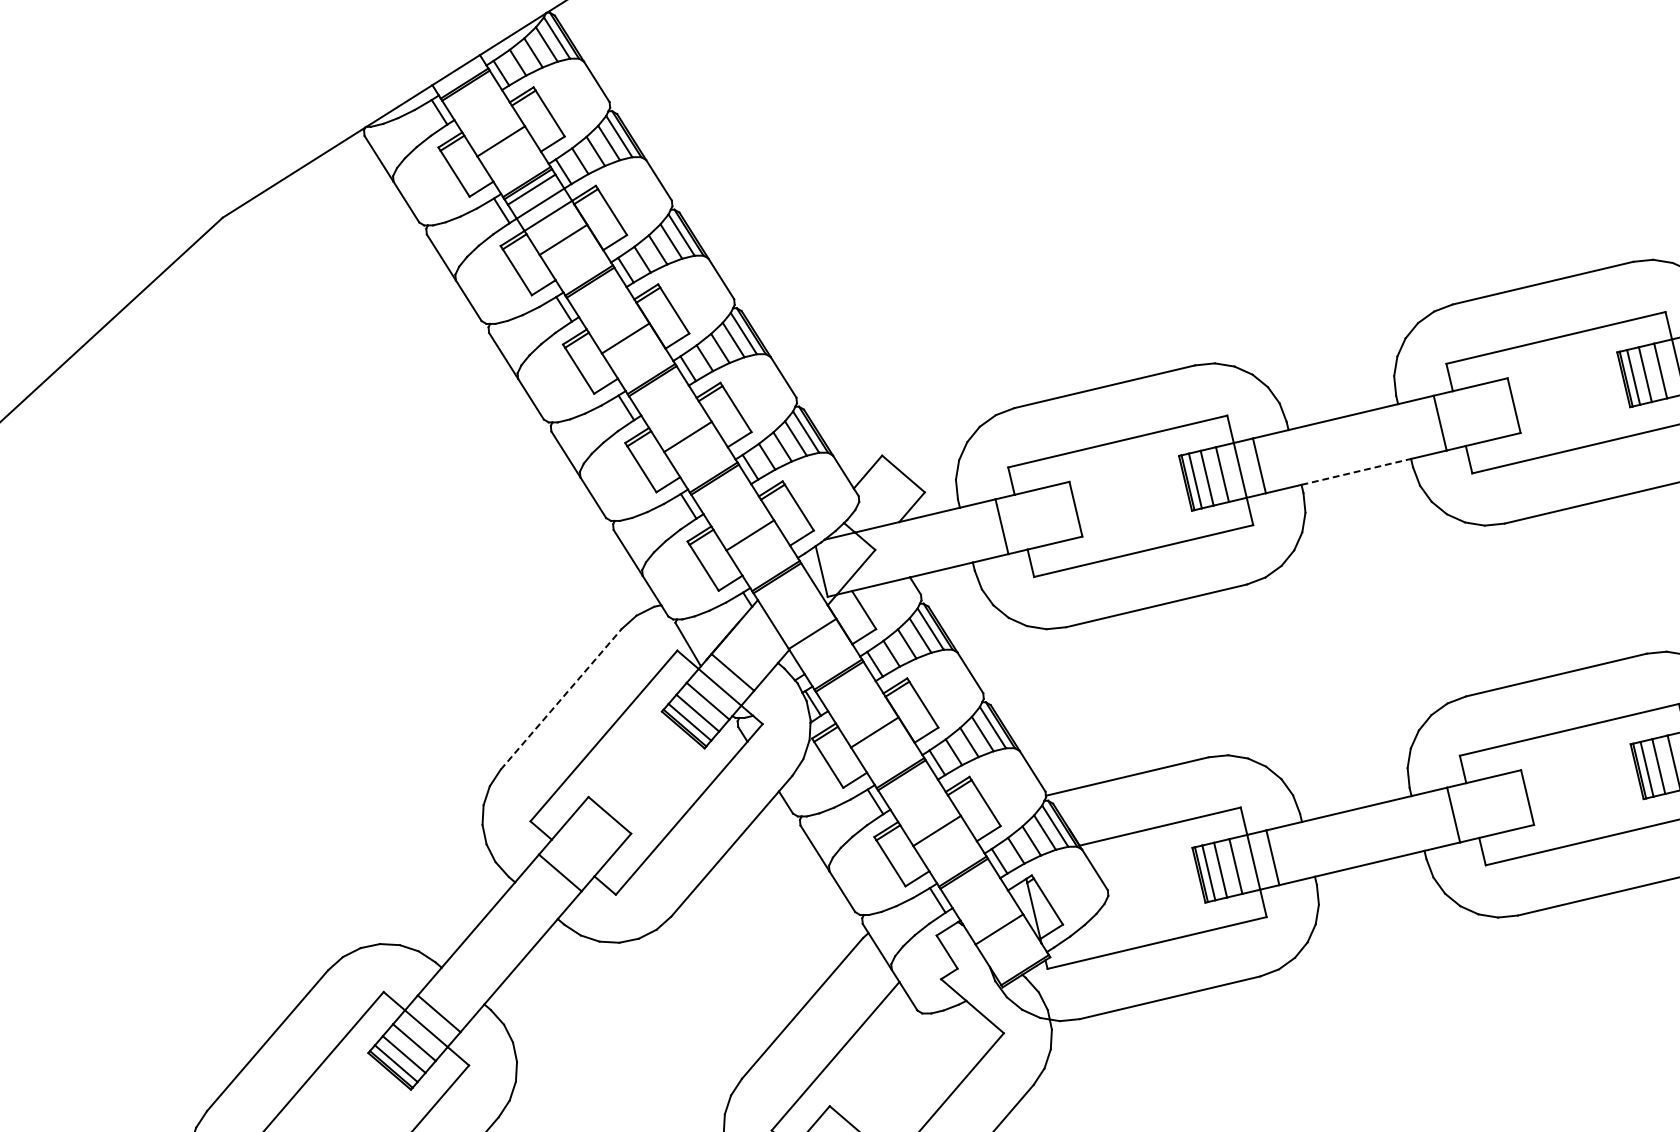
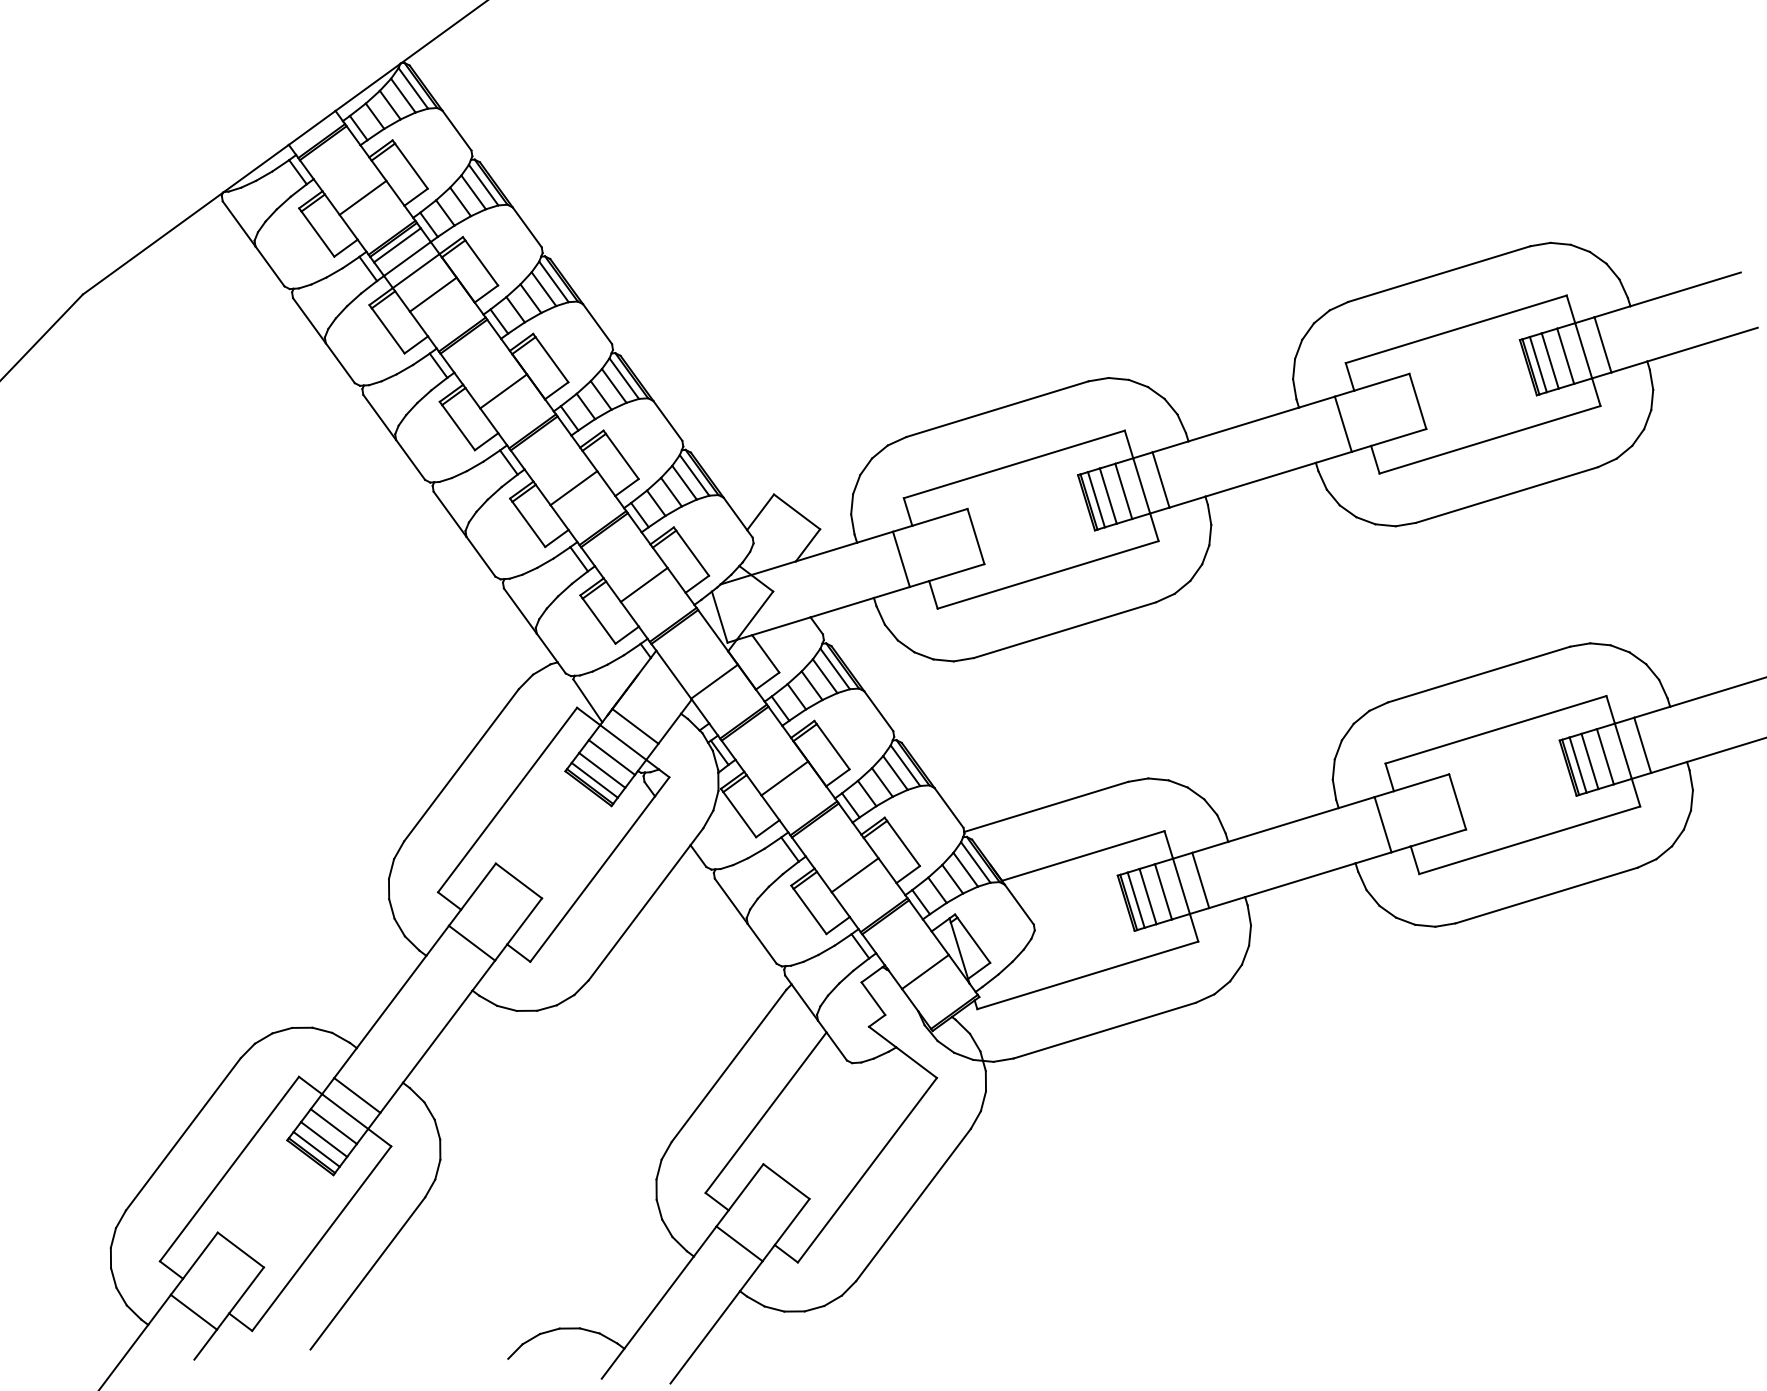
line: (1356, 471) -> (1260, 479), dashed -> solid
line: (561, 698) -> (461, 764), dashed -> solid

